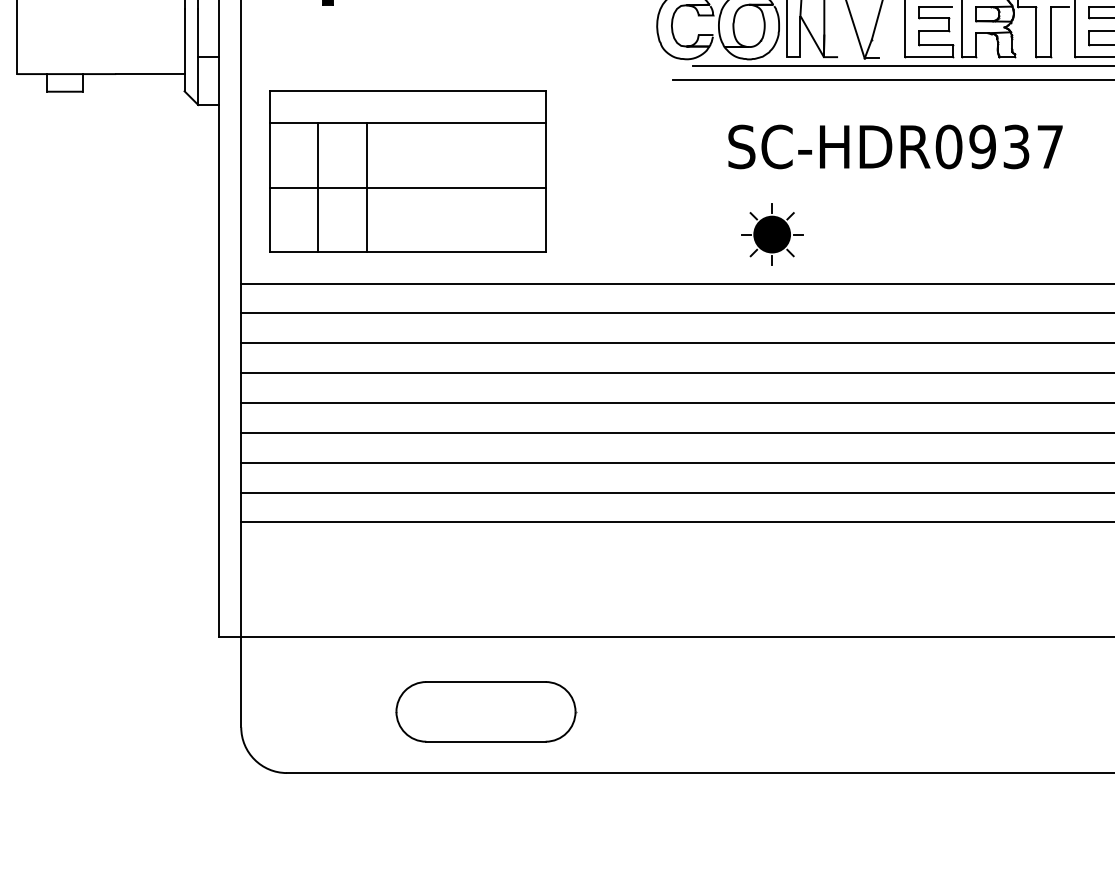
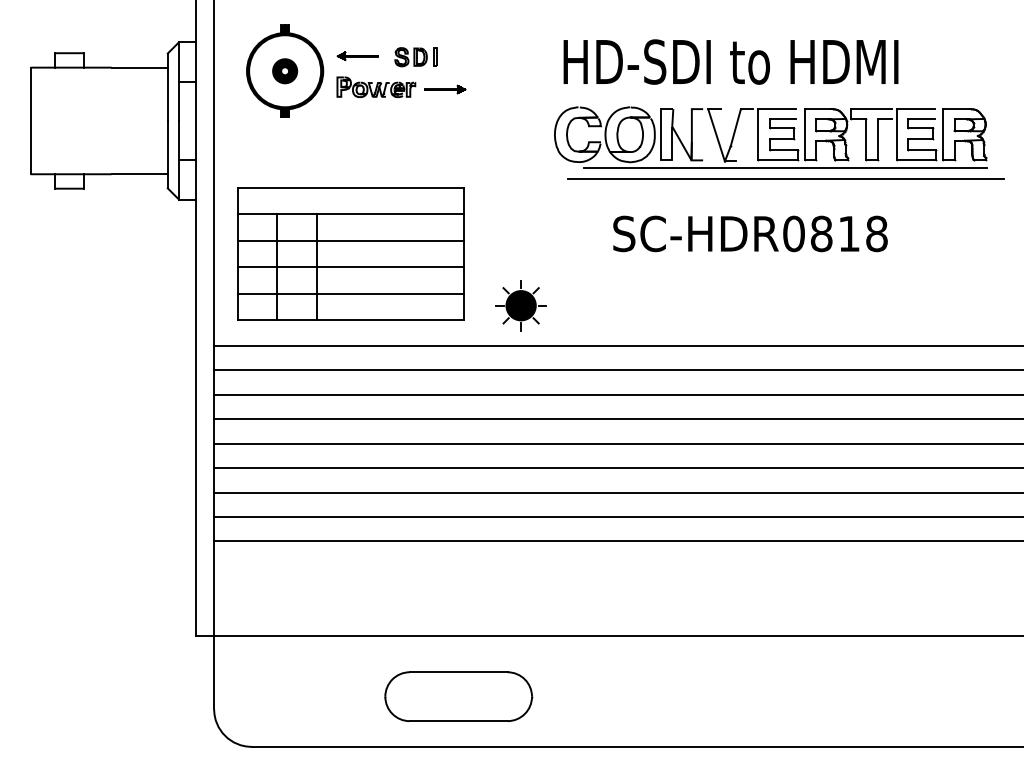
text: (1015, 146) -> (848, 233), SC-HDR0937 -> SC-HDR0818
line: (407, 154) -> (350, 240), added
line: (407, 219) -> (350, 293), added
part: (771, 234) -> (520, 305), moved
part: (485, 711) -> (458, 696), moved

